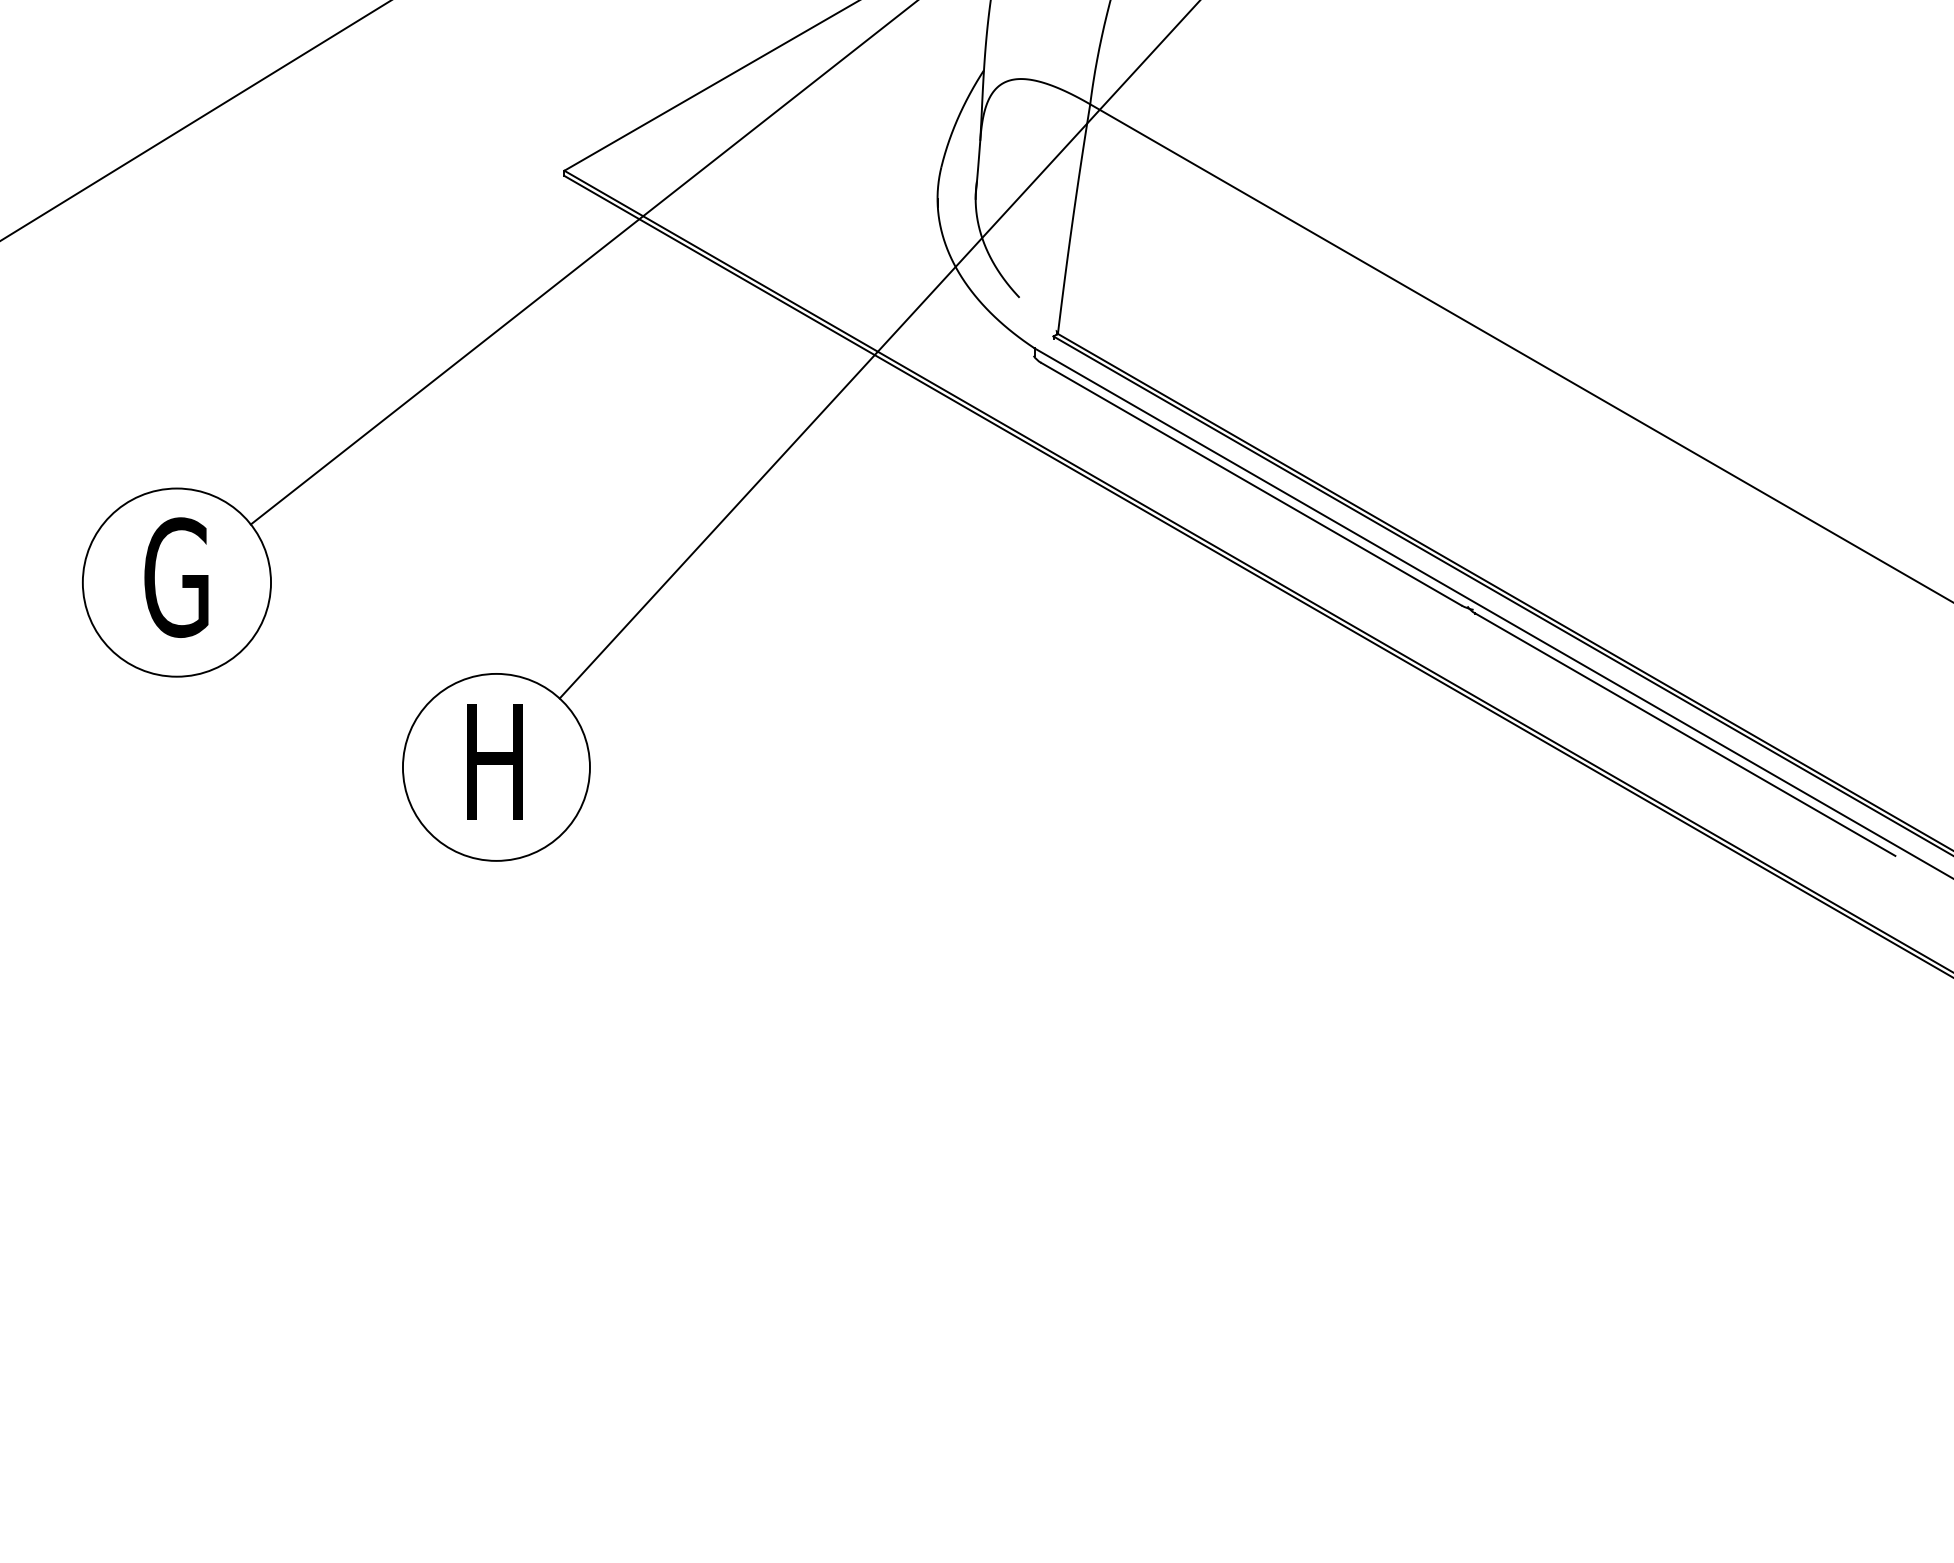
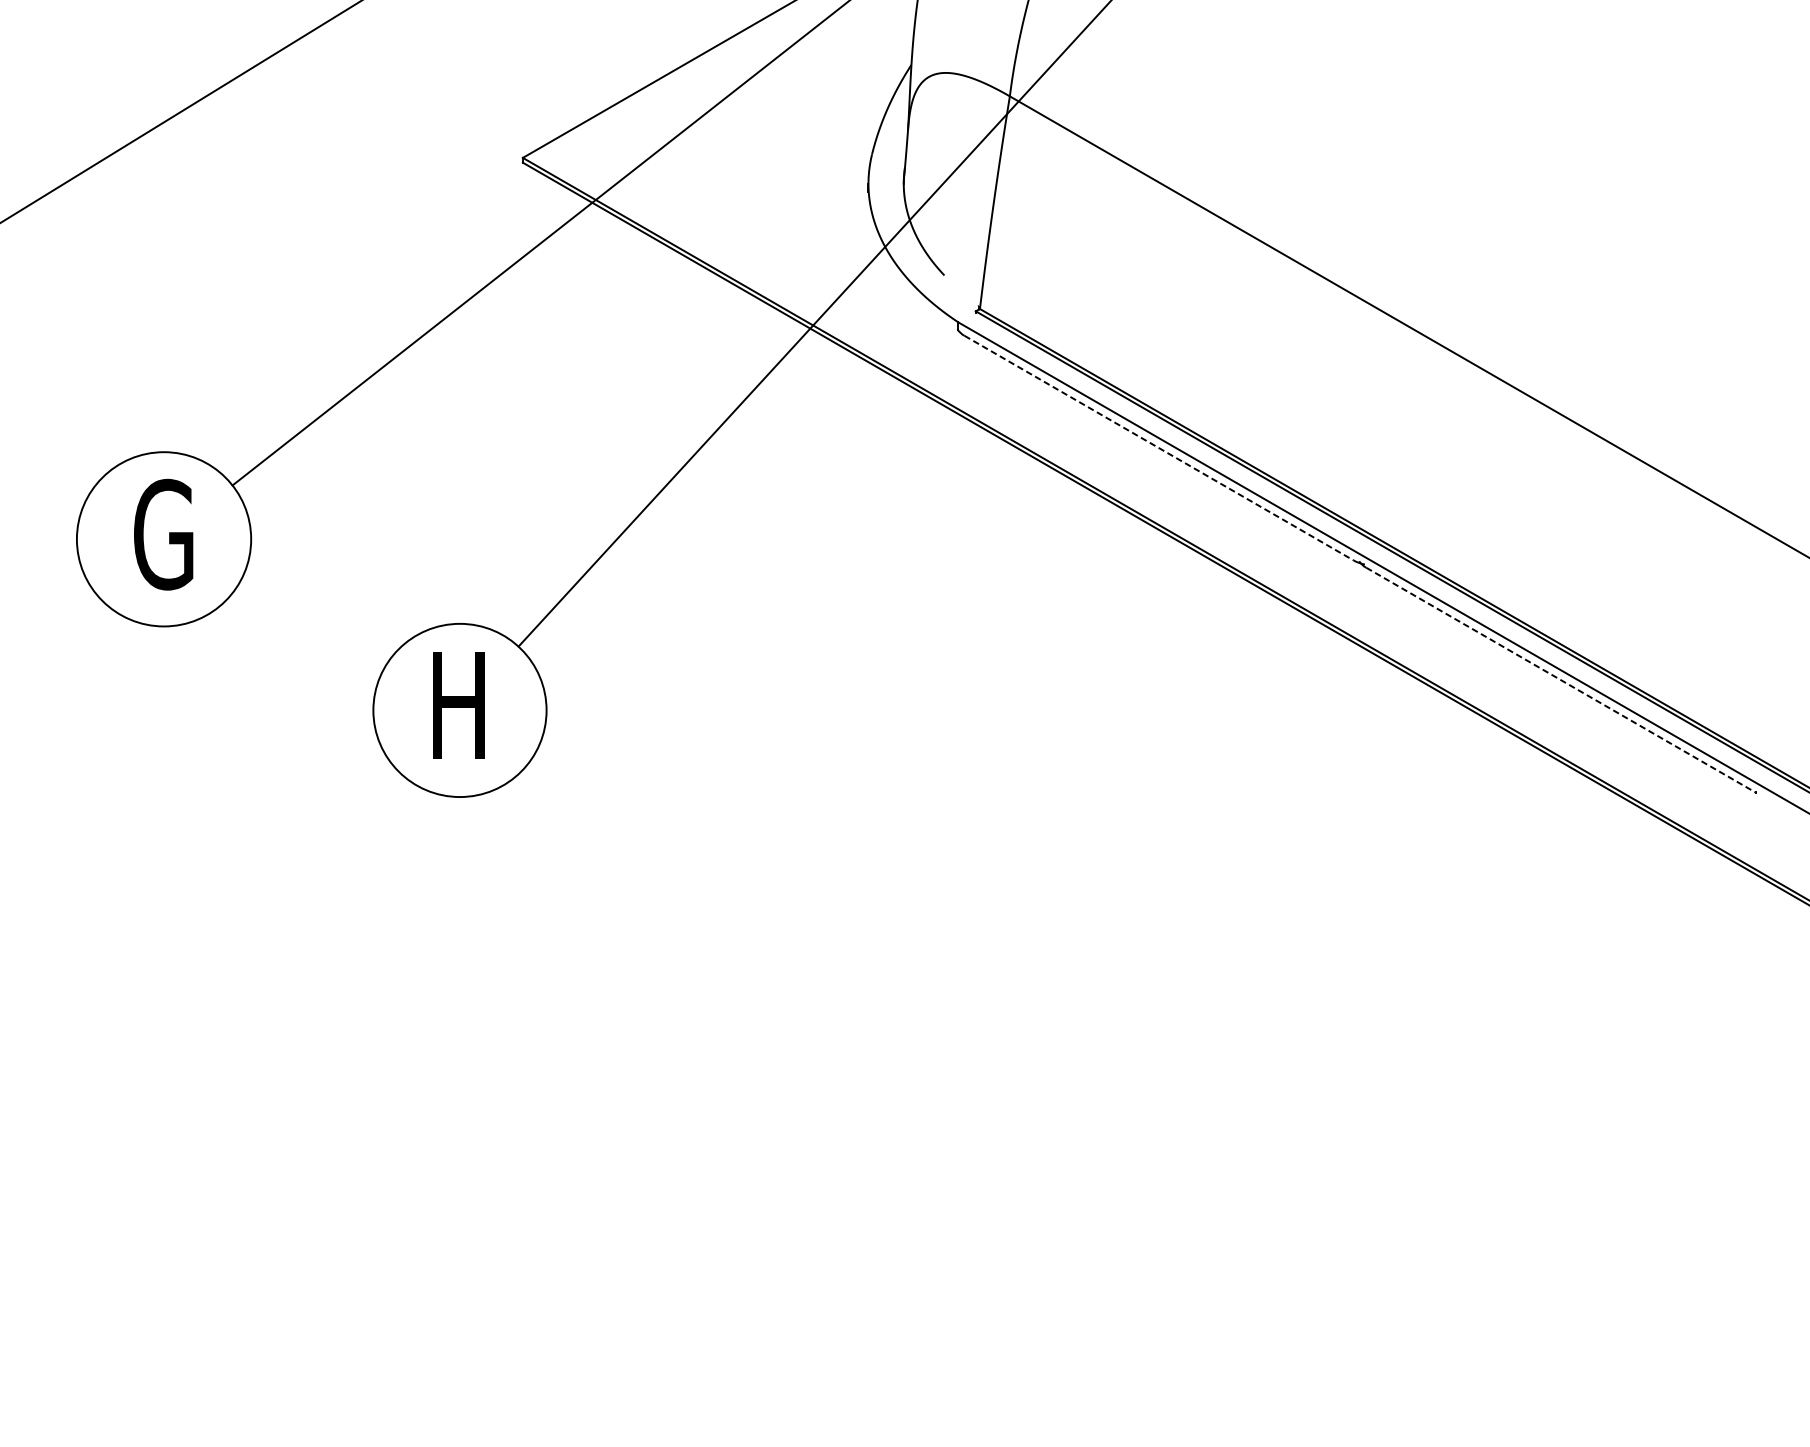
line: (1251, 484) -> (1159, 448), solid -> dashed
line: (1685, 734) -> (1561, 679), solid -> dashed

